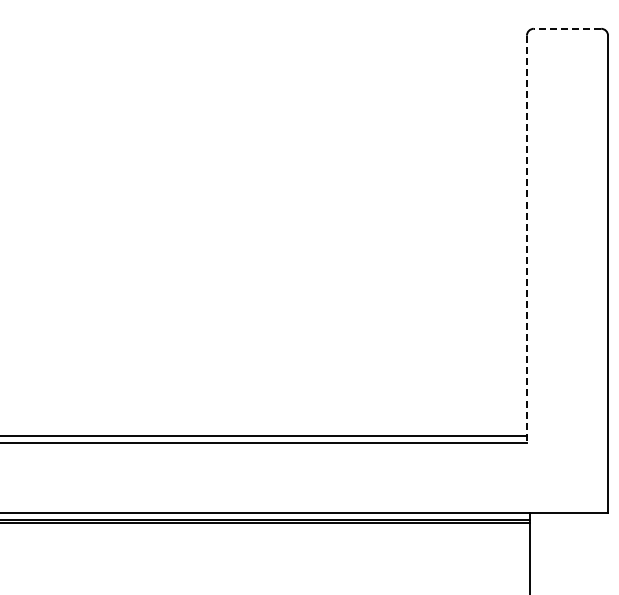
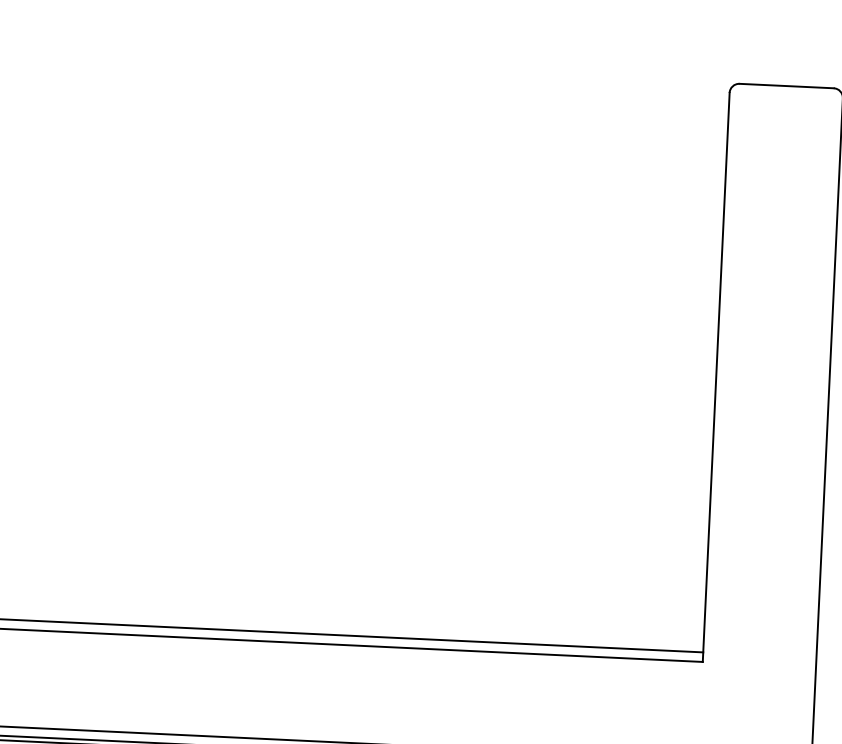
line: (567, 28) -> (786, 85), dashed -> solid
line: (526, 239) -> (715, 377), dashed -> solid

